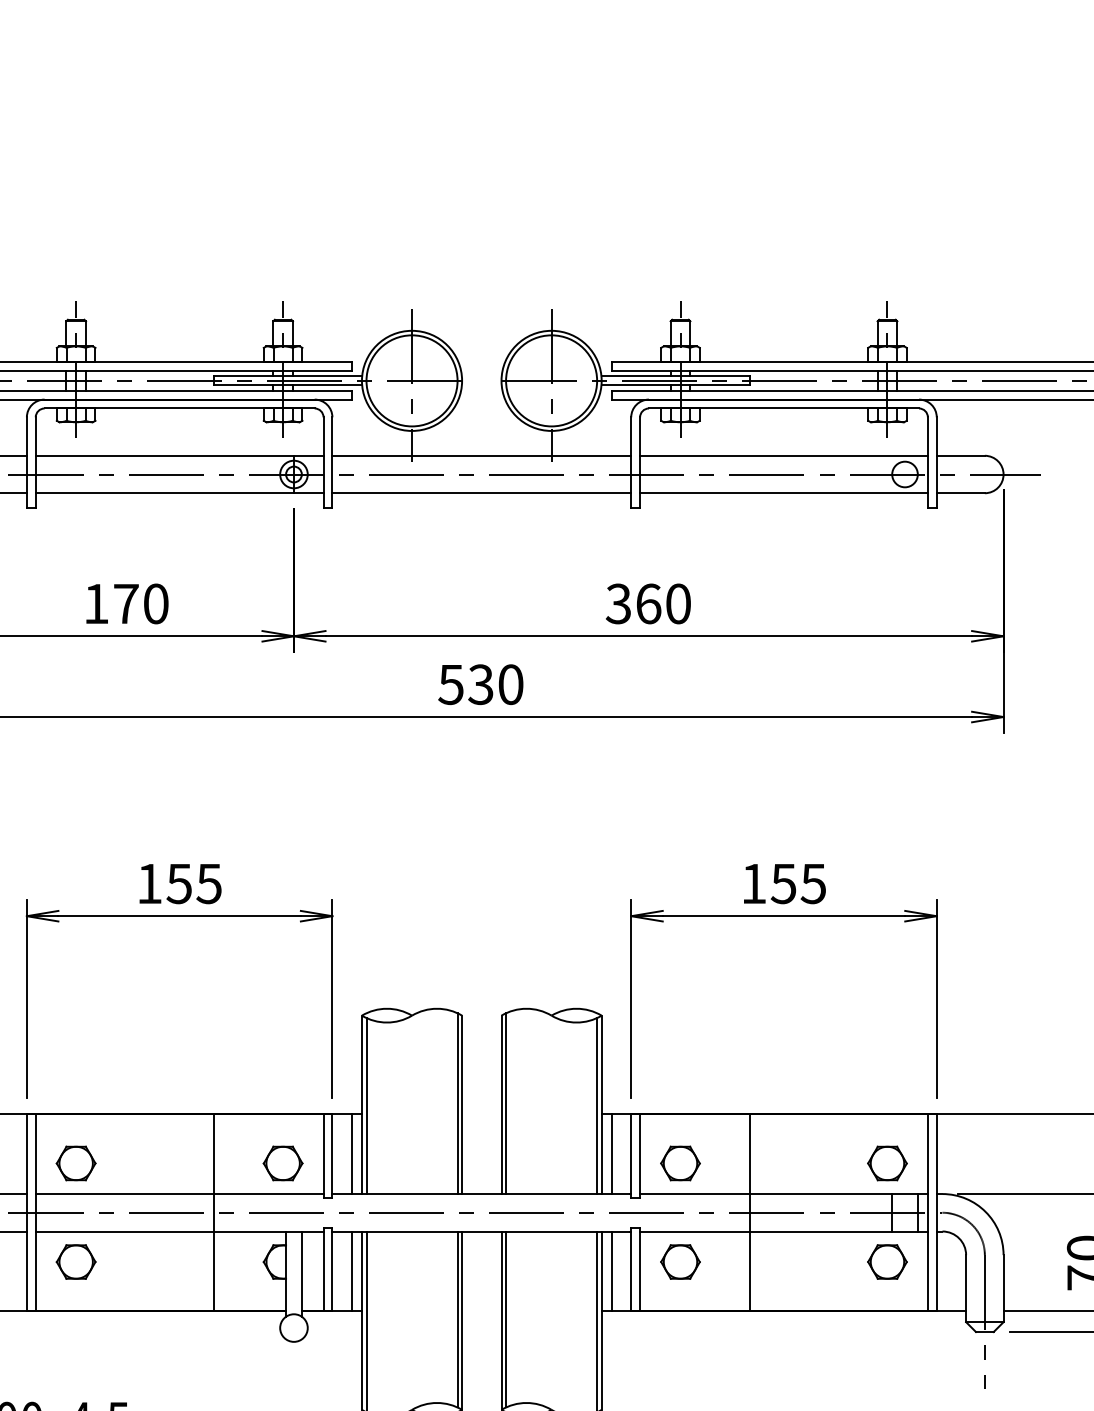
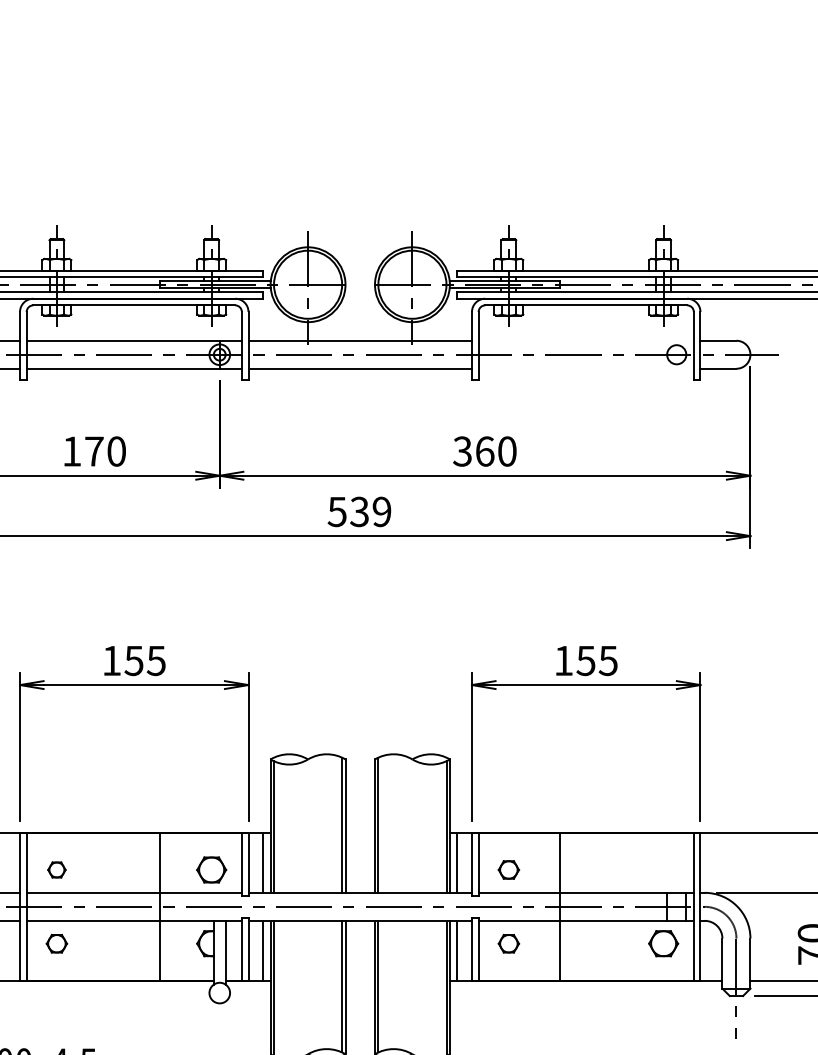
line: (783, 455) -> (585, 340), removed
line: (783, 492) -> (585, 368), removed
text: (510, 684) -> (381, 511), 530 -> 539
part: (75, 1162) -> (56, 869), size x0.6
part: (680, 1162) -> (508, 869), size x0.7
part: (887, 1162) -> (663, 869), removed
part: (75, 1261) -> (56, 943), size x0.7
part: (680, 1261) -> (508, 943), size x0.7

